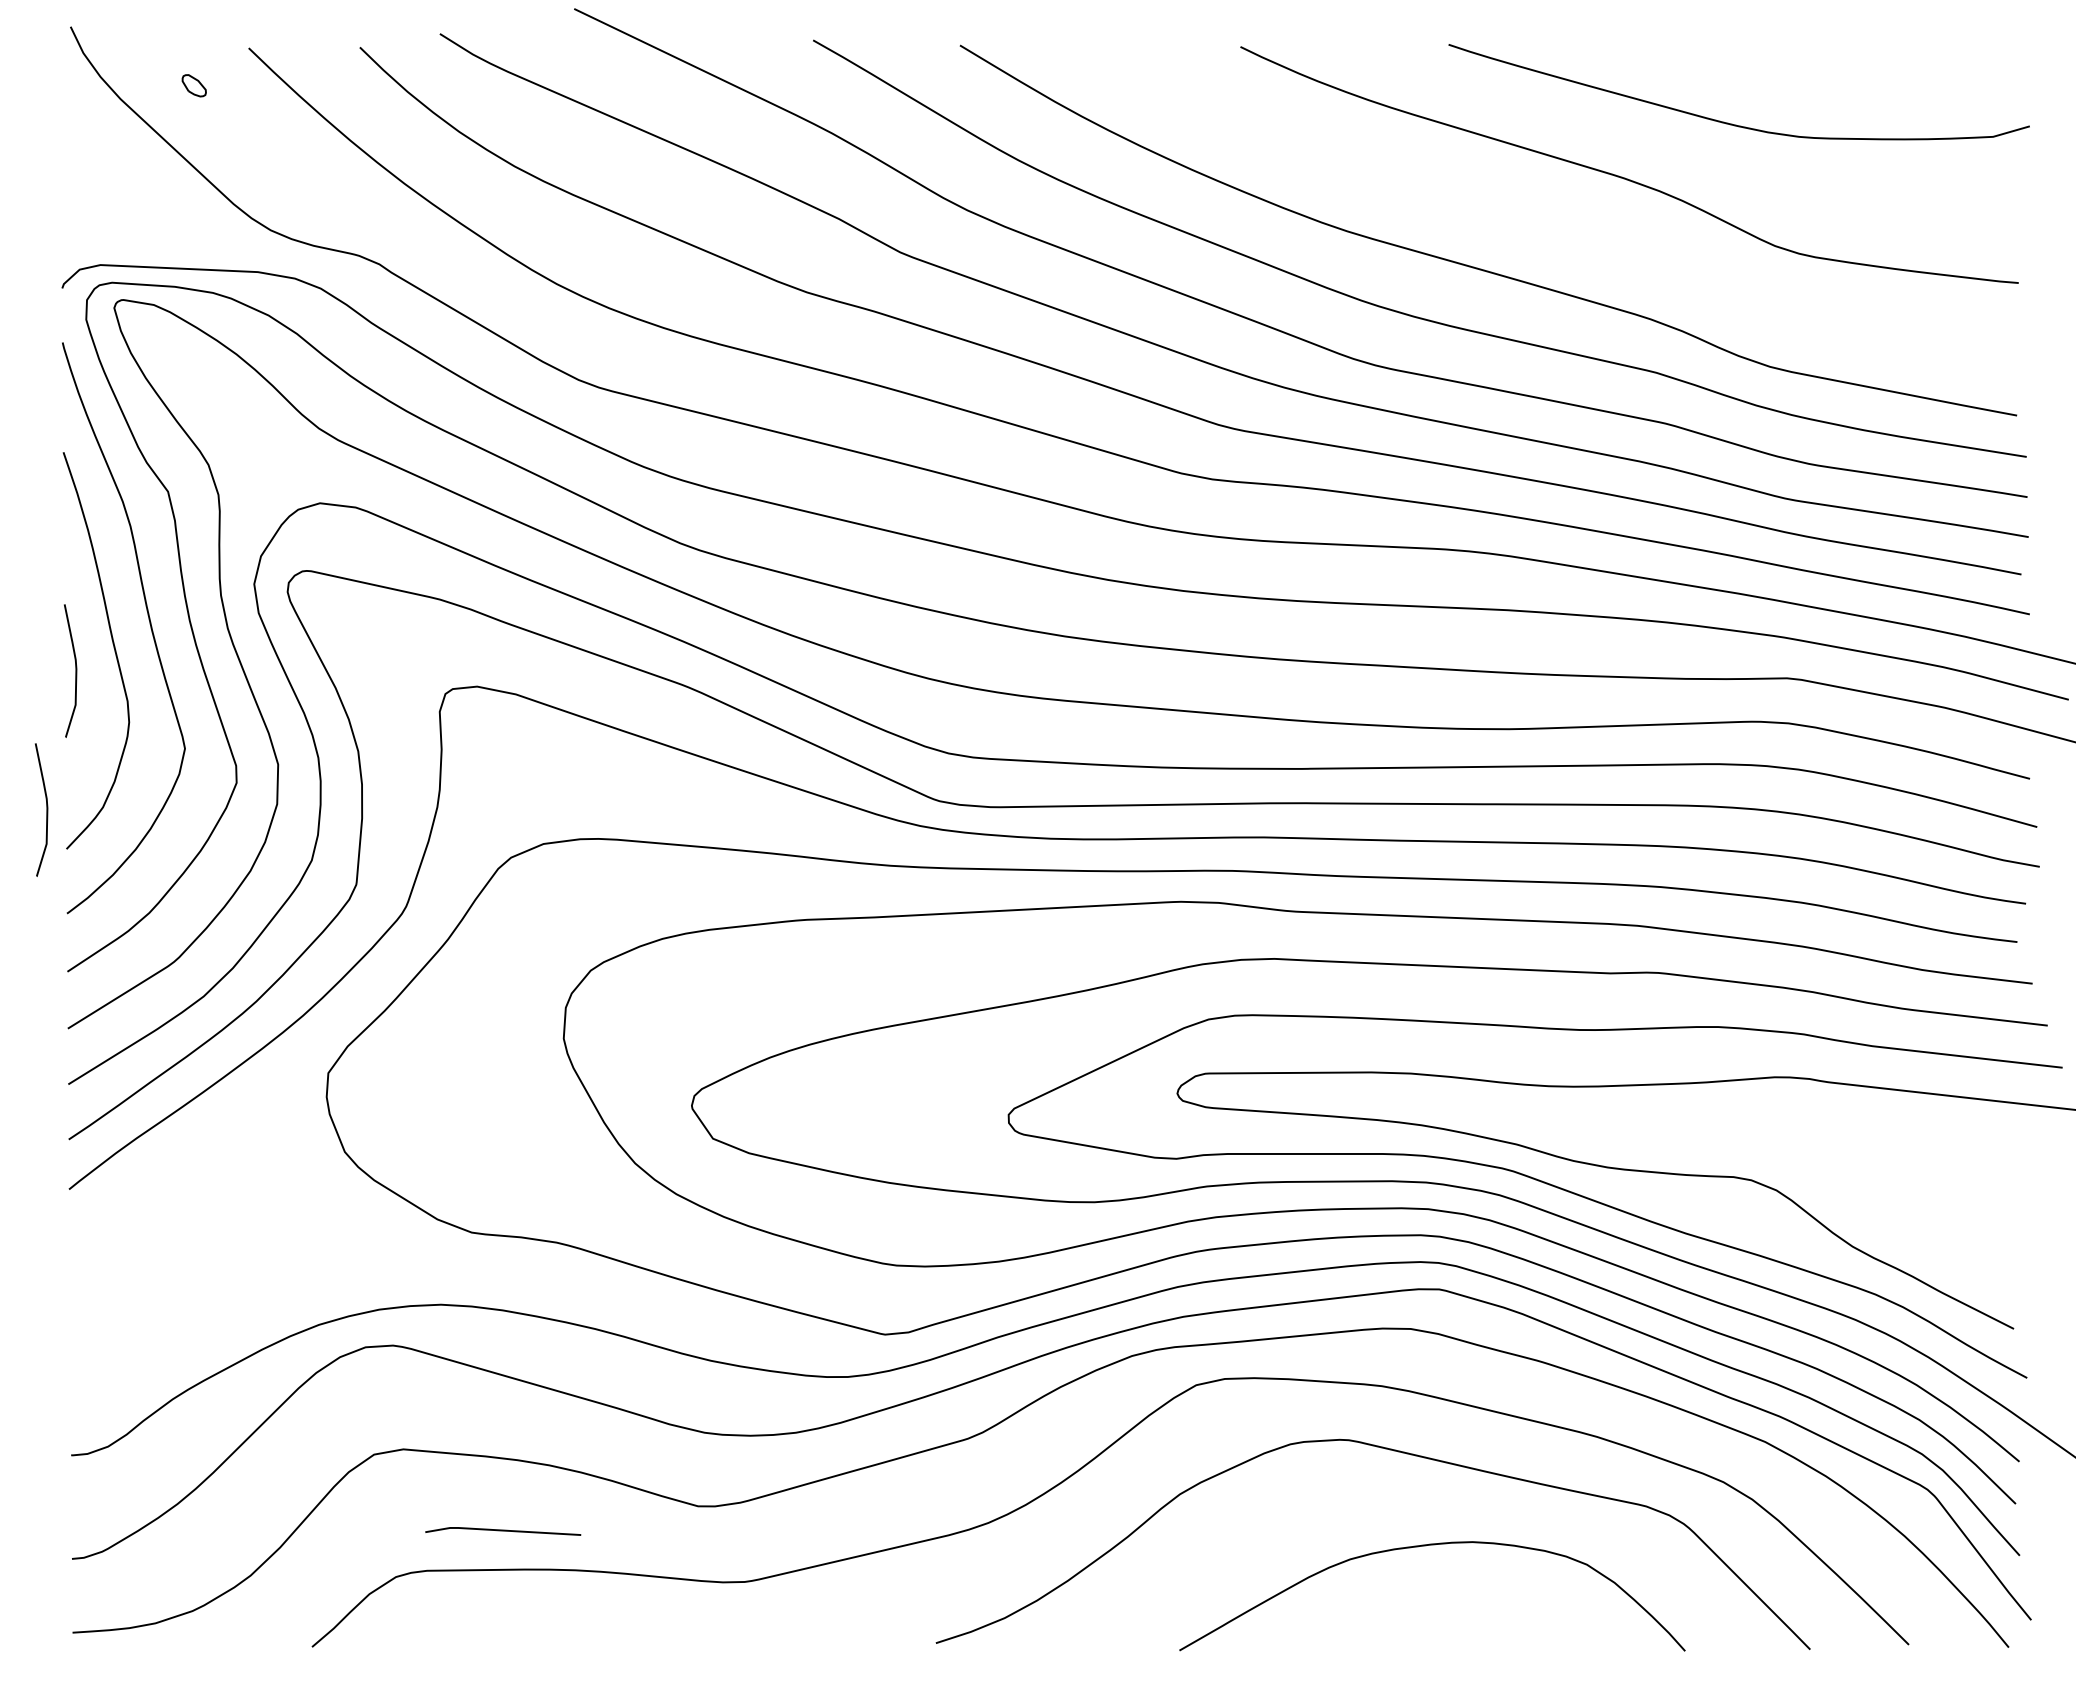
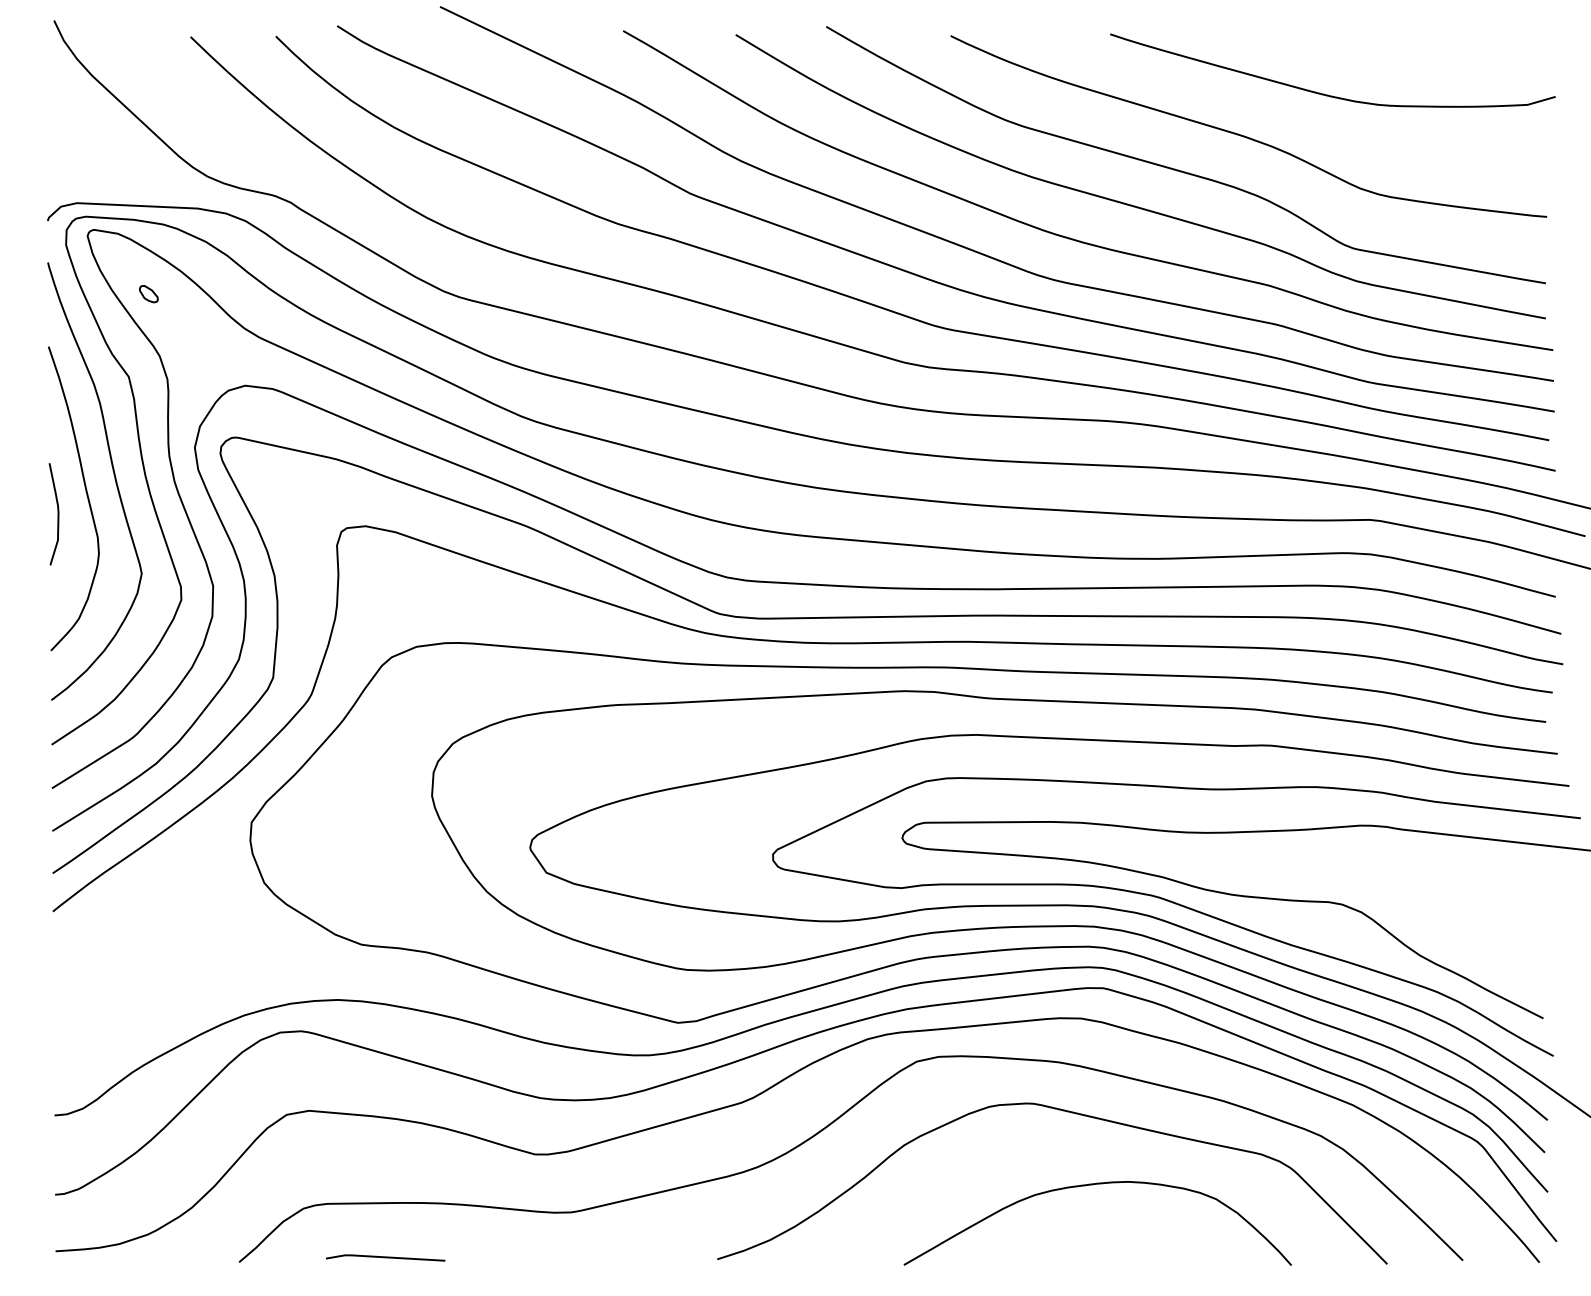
part: (193, 85) -> (148, 293), moved
curve: (1541, 222) -> (1181, 170), added
curve: (46, 809) -> (35, 620), removed
line: (503, 1531) -> (385, 1258), moved

